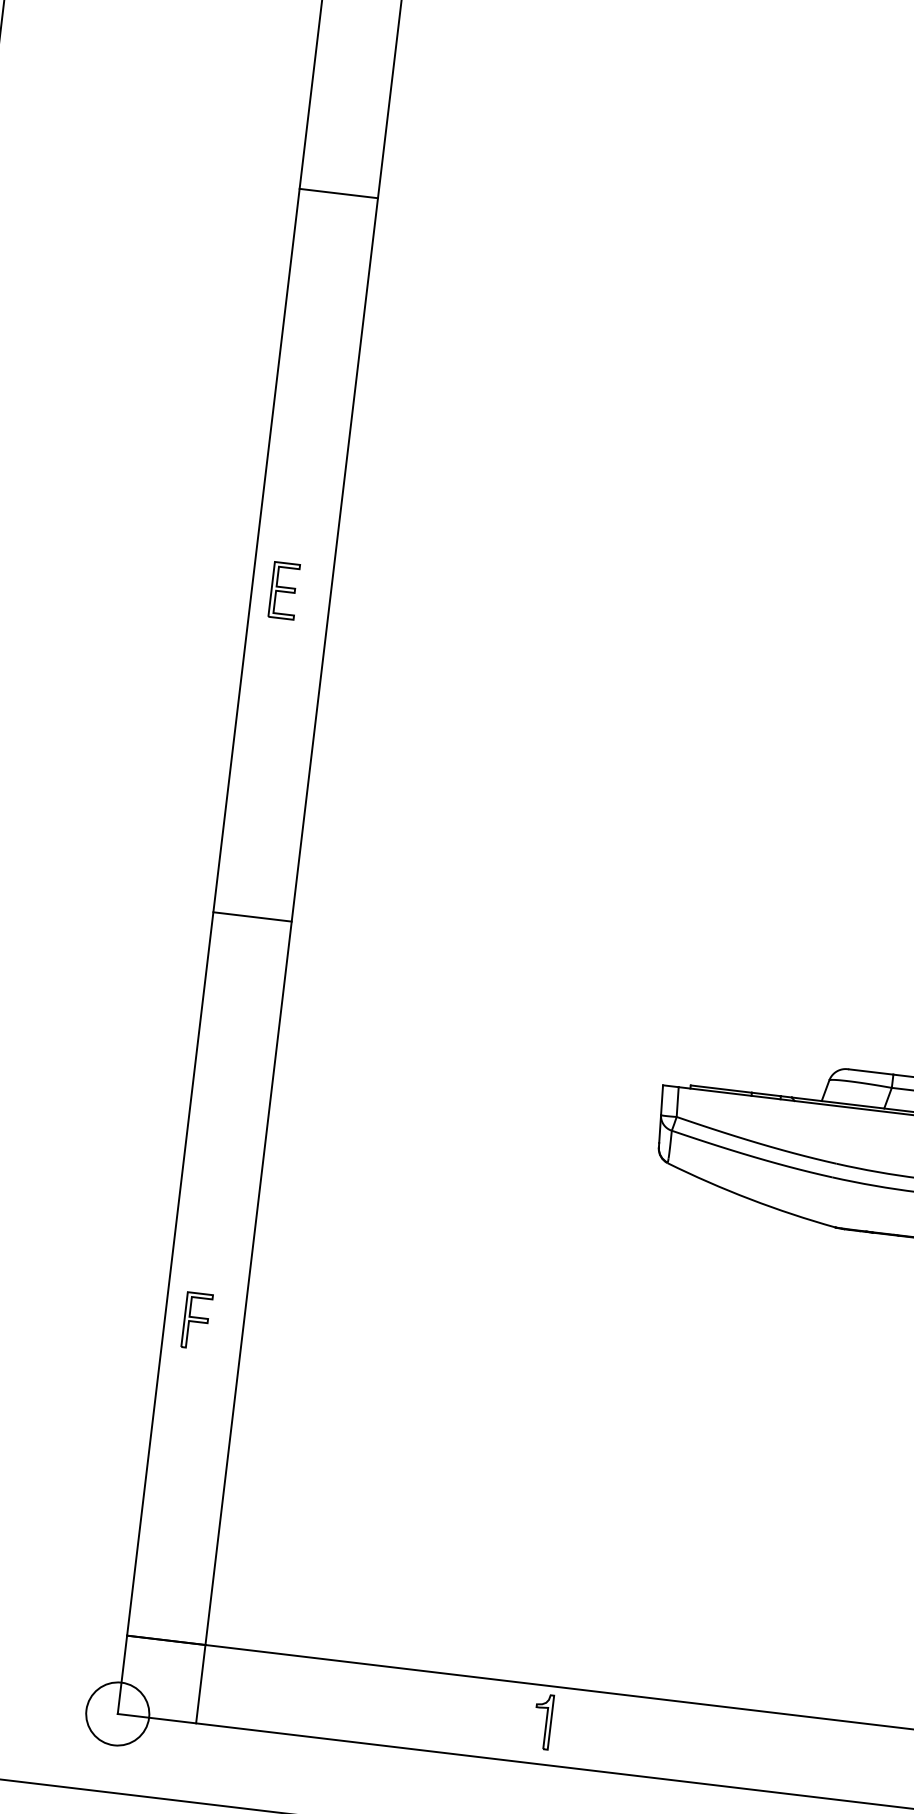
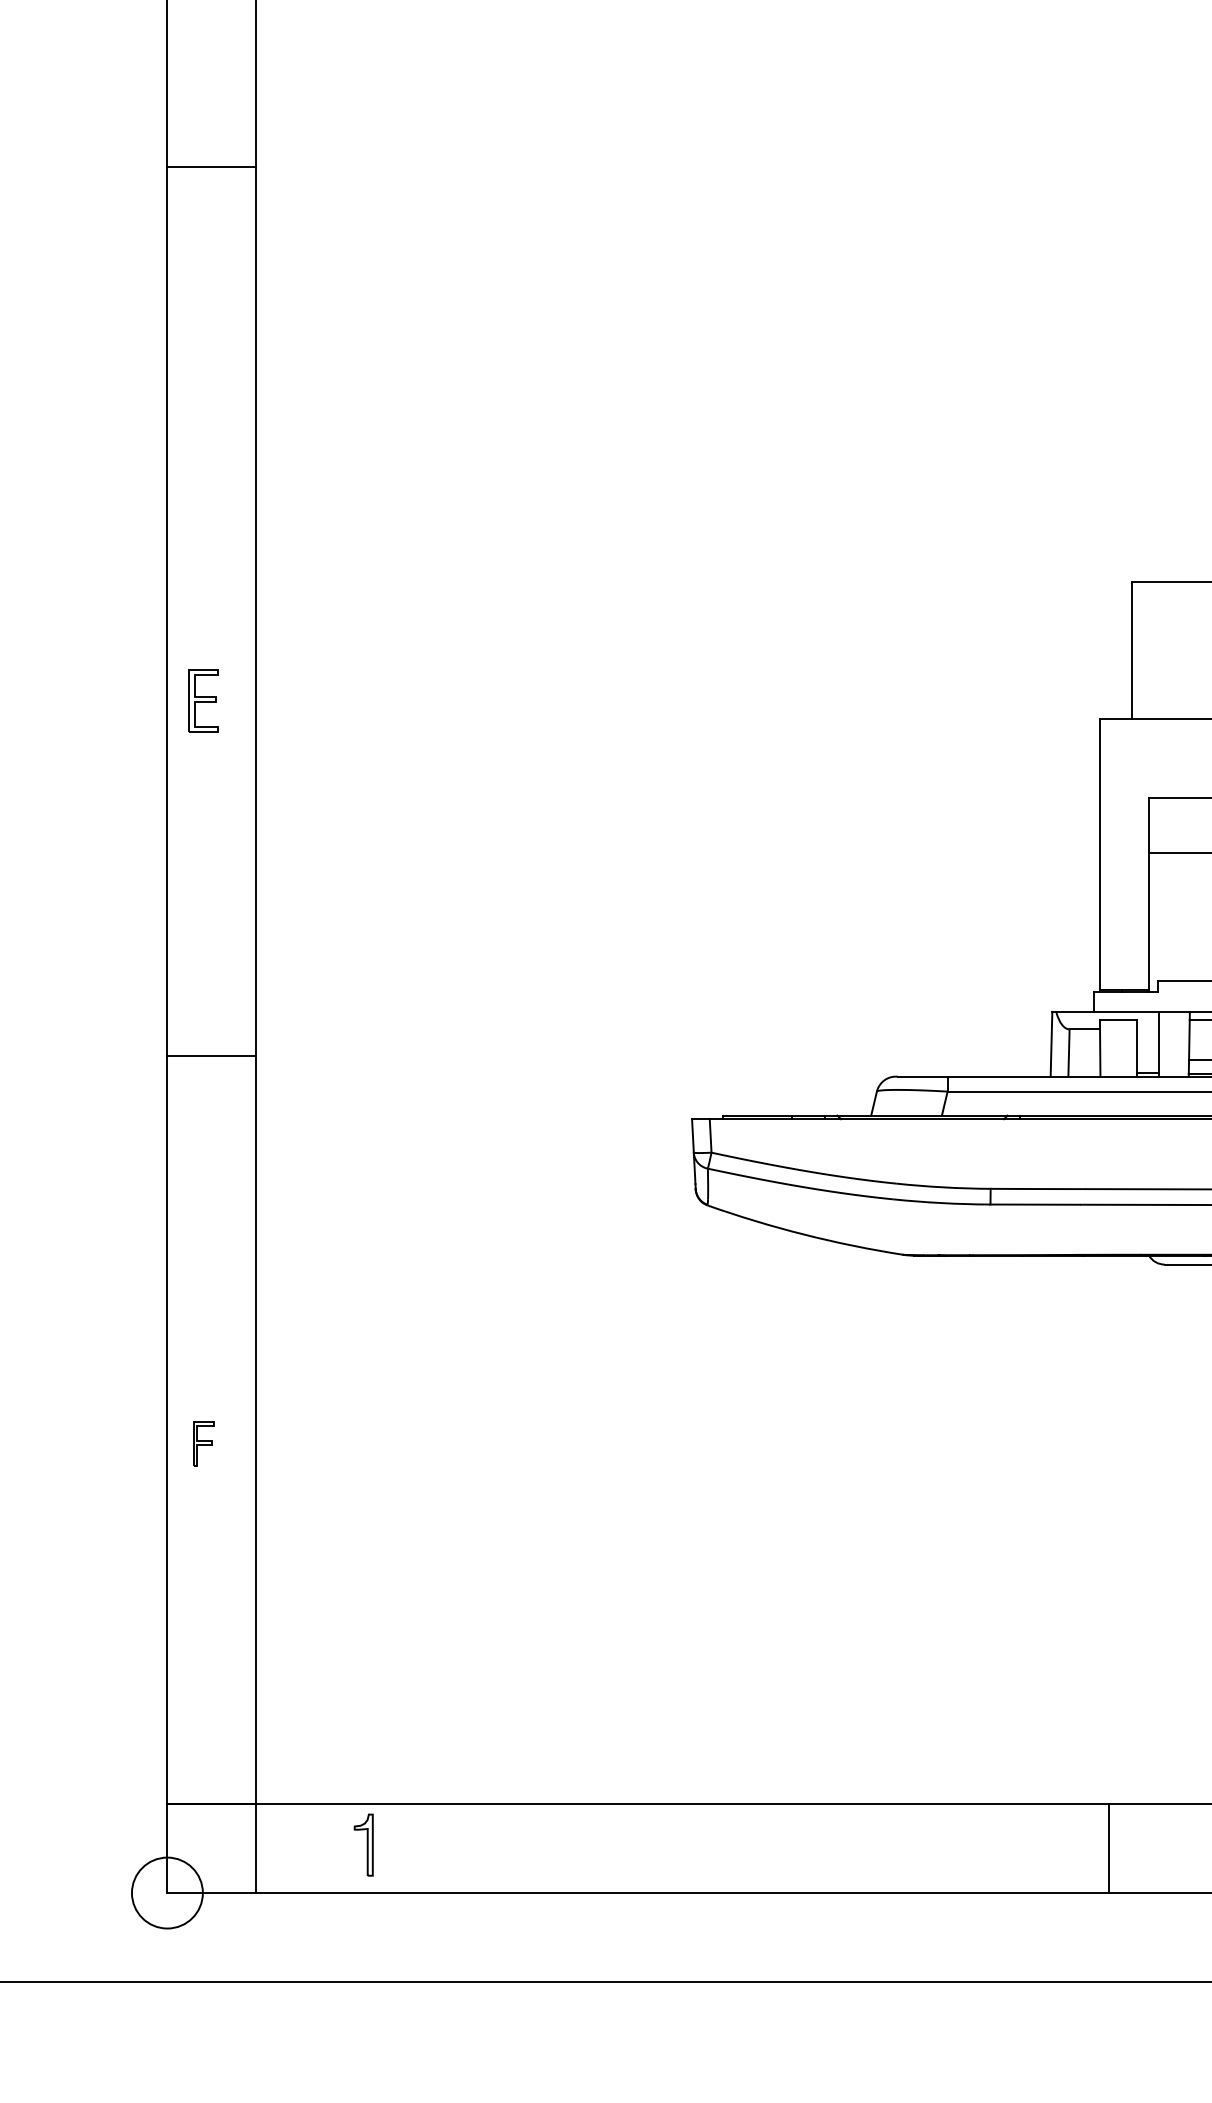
part: (284, 590) -> (203, 700), moved
line: (252, 916) -> (211, 1055), moved
part: (197, 1320) -> (203, 1443), size x0.7
part: (542, 1721) -> (363, 1844), moved

